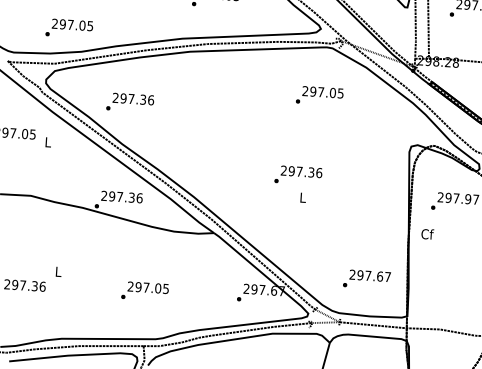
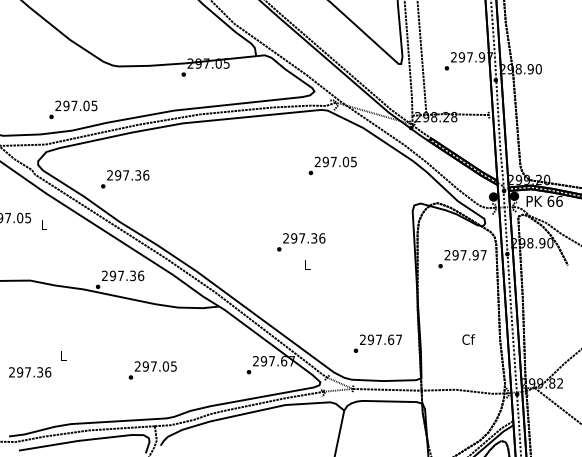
text: (69, 28) -> (73, 109), moved
text: (319, 95) -> (332, 165), moved
text: (427, 234) -> (468, 339), moved

